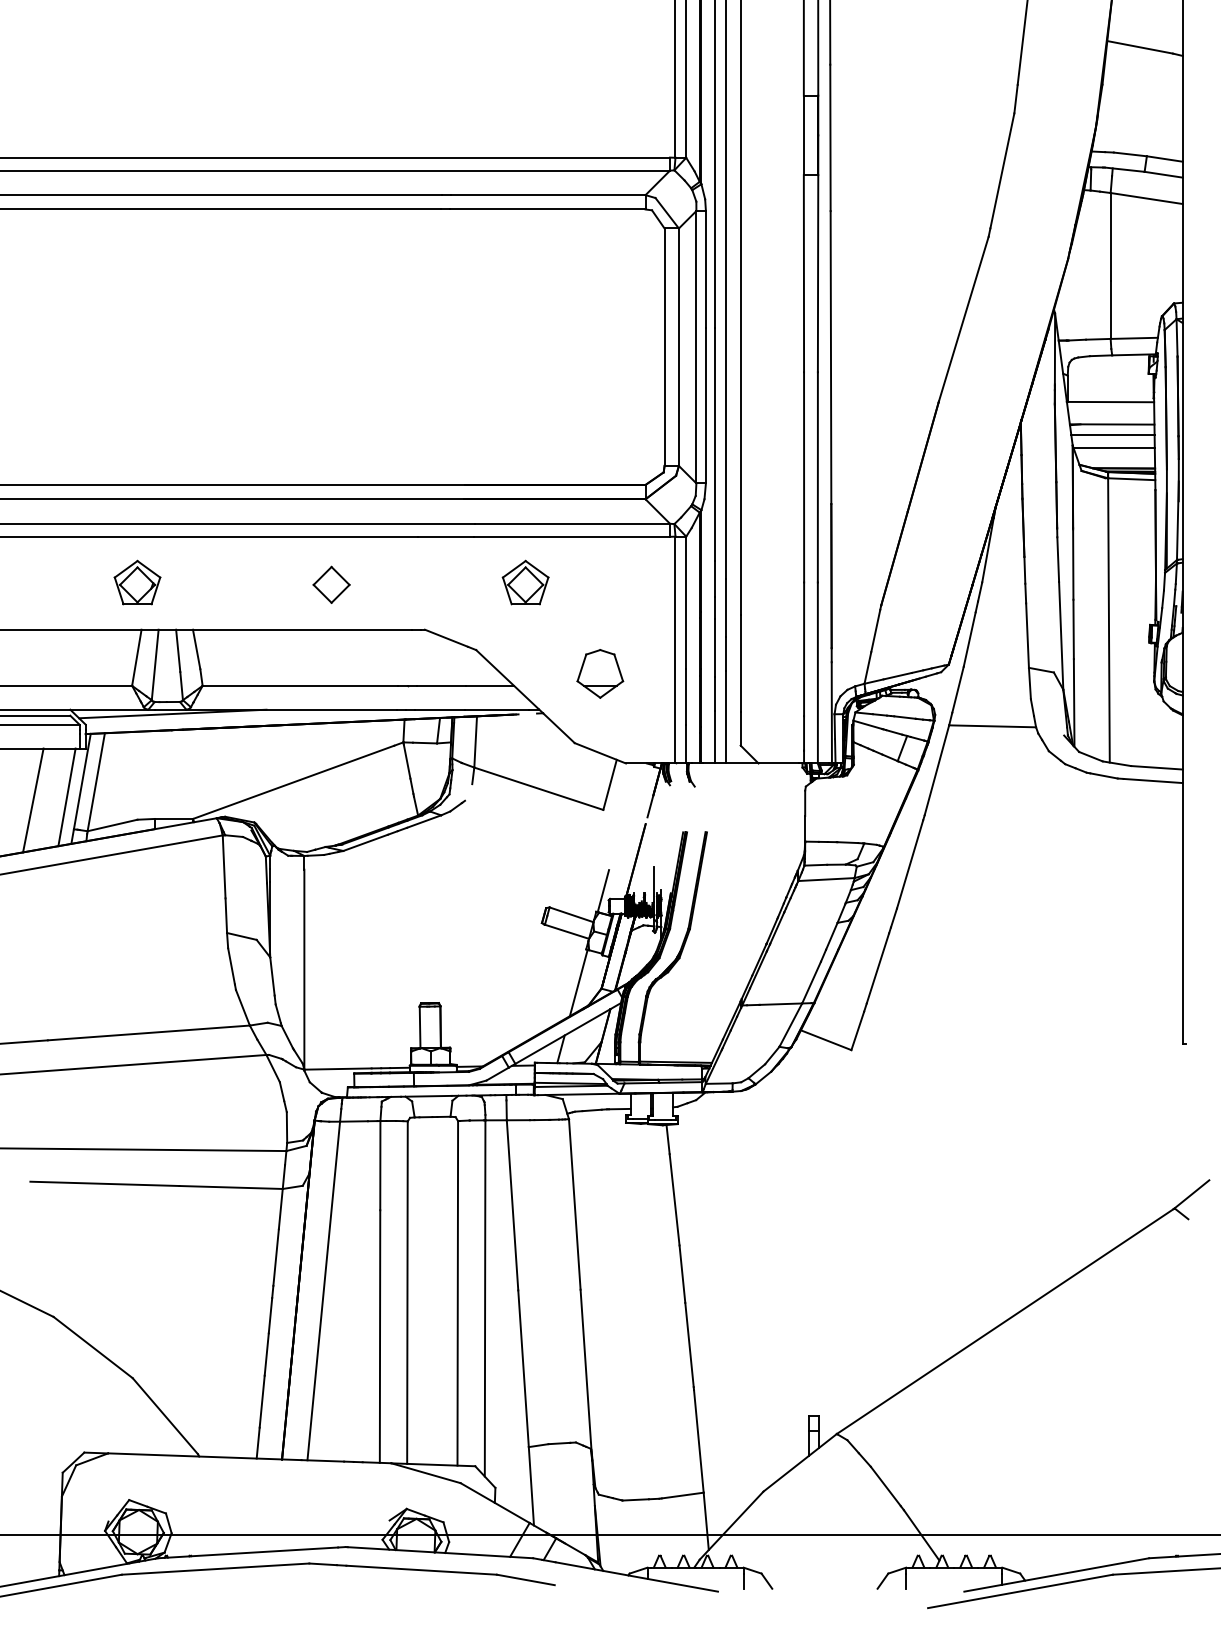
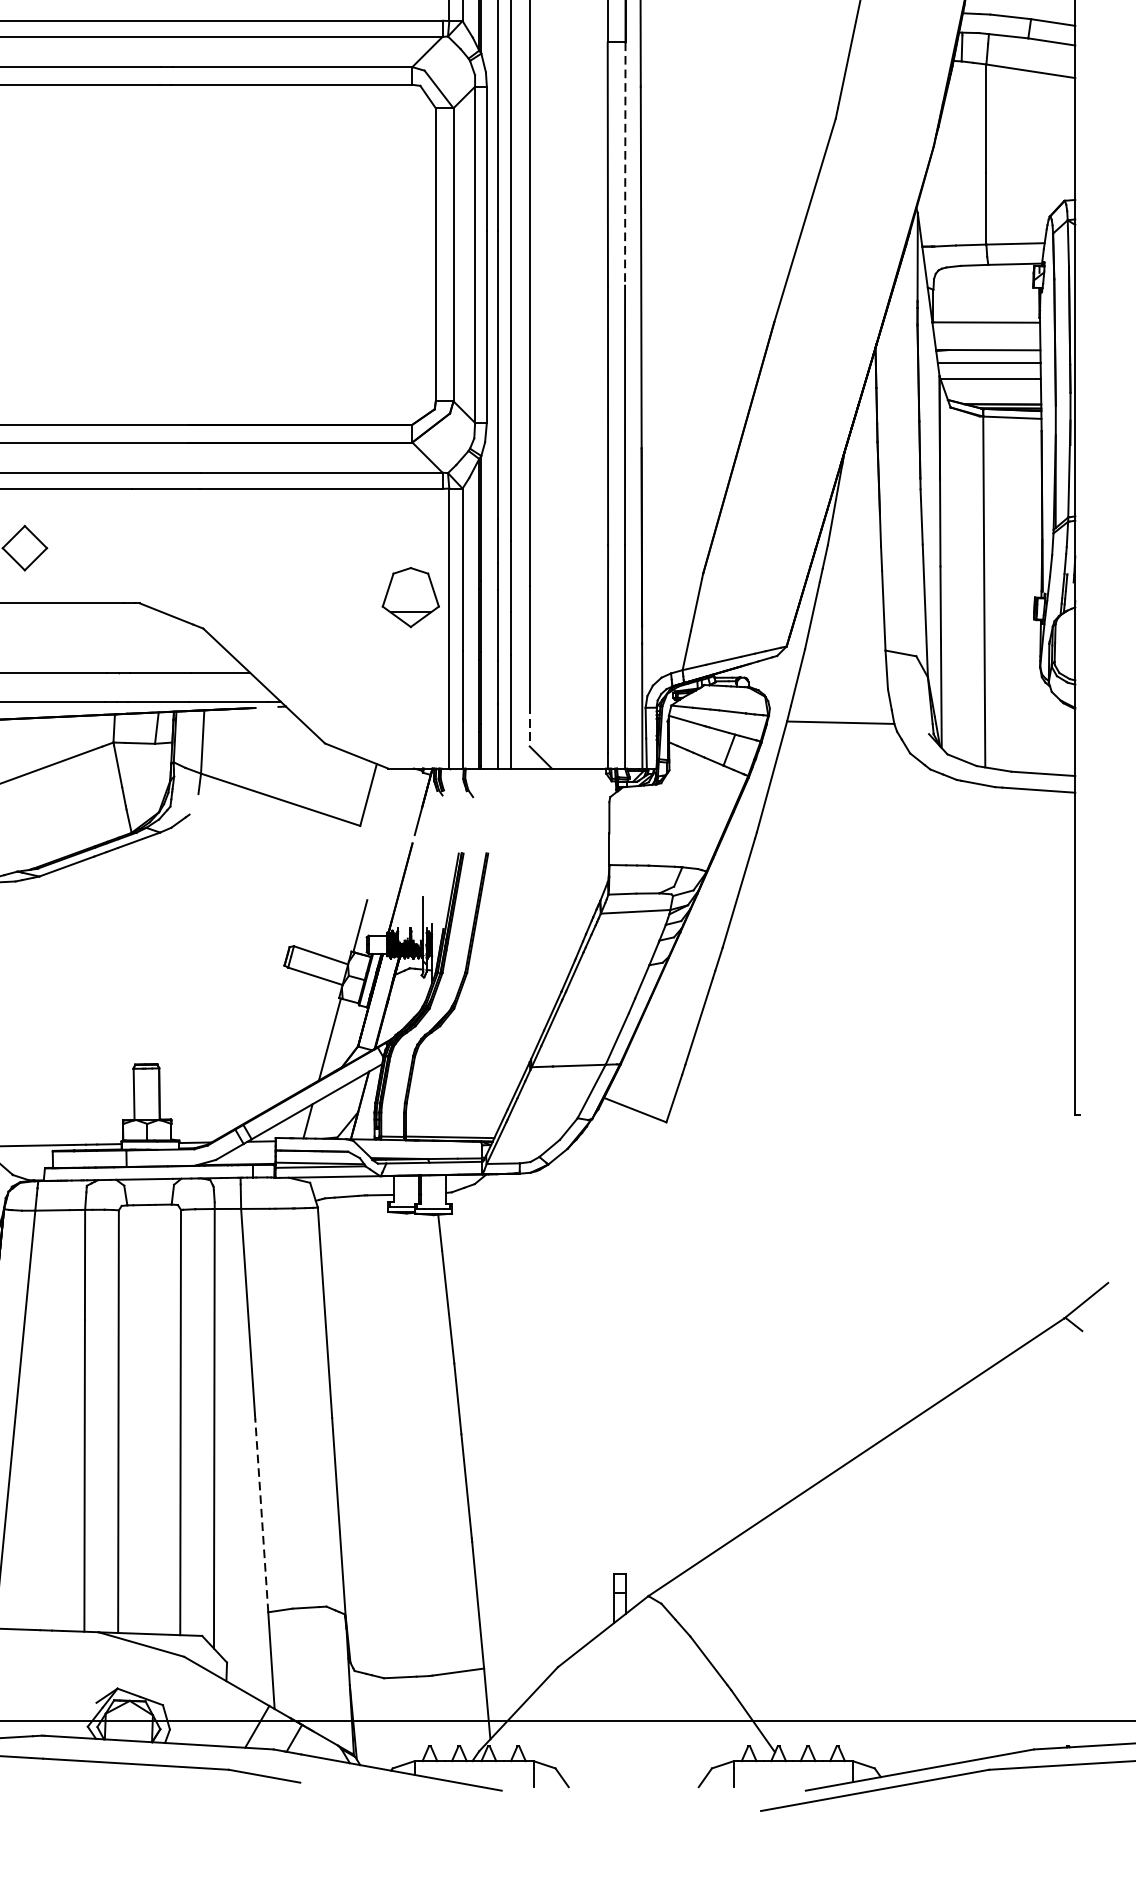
line: (818, 273) -> (625, 163), solid -> dashed
part: (525, 582) -> (264, 545), removed
part: (600, 673) -> (411, 597), moved
line: (740, 728) -> (529, 725), solid -> dashed
line: (523, 1368) -> (261, 1515), solid -> dashed

